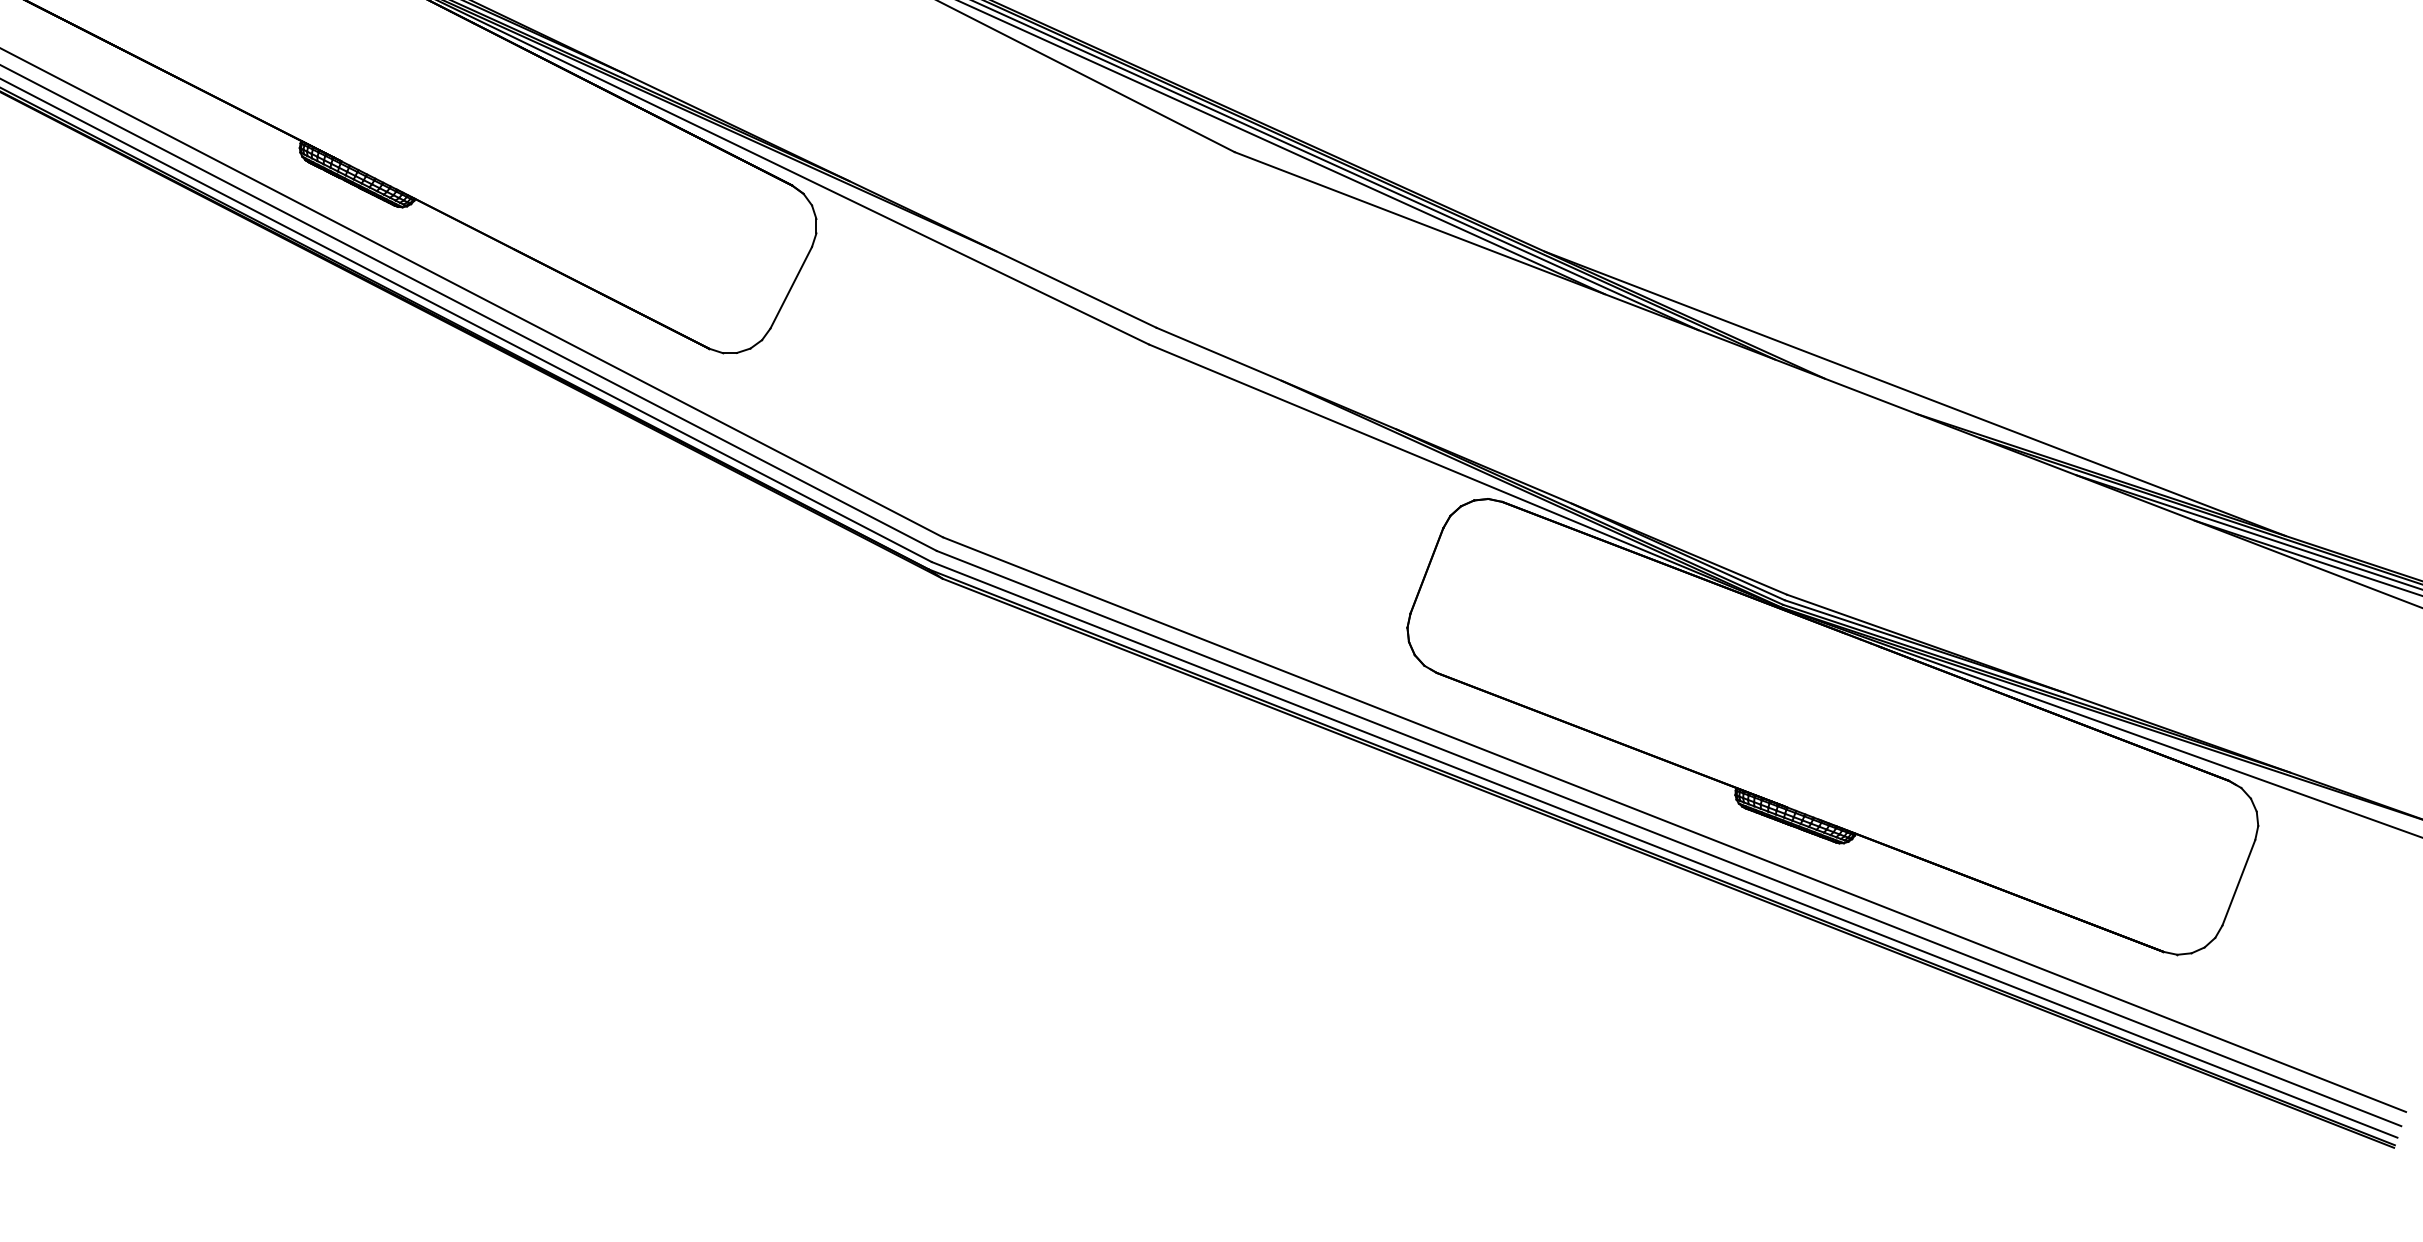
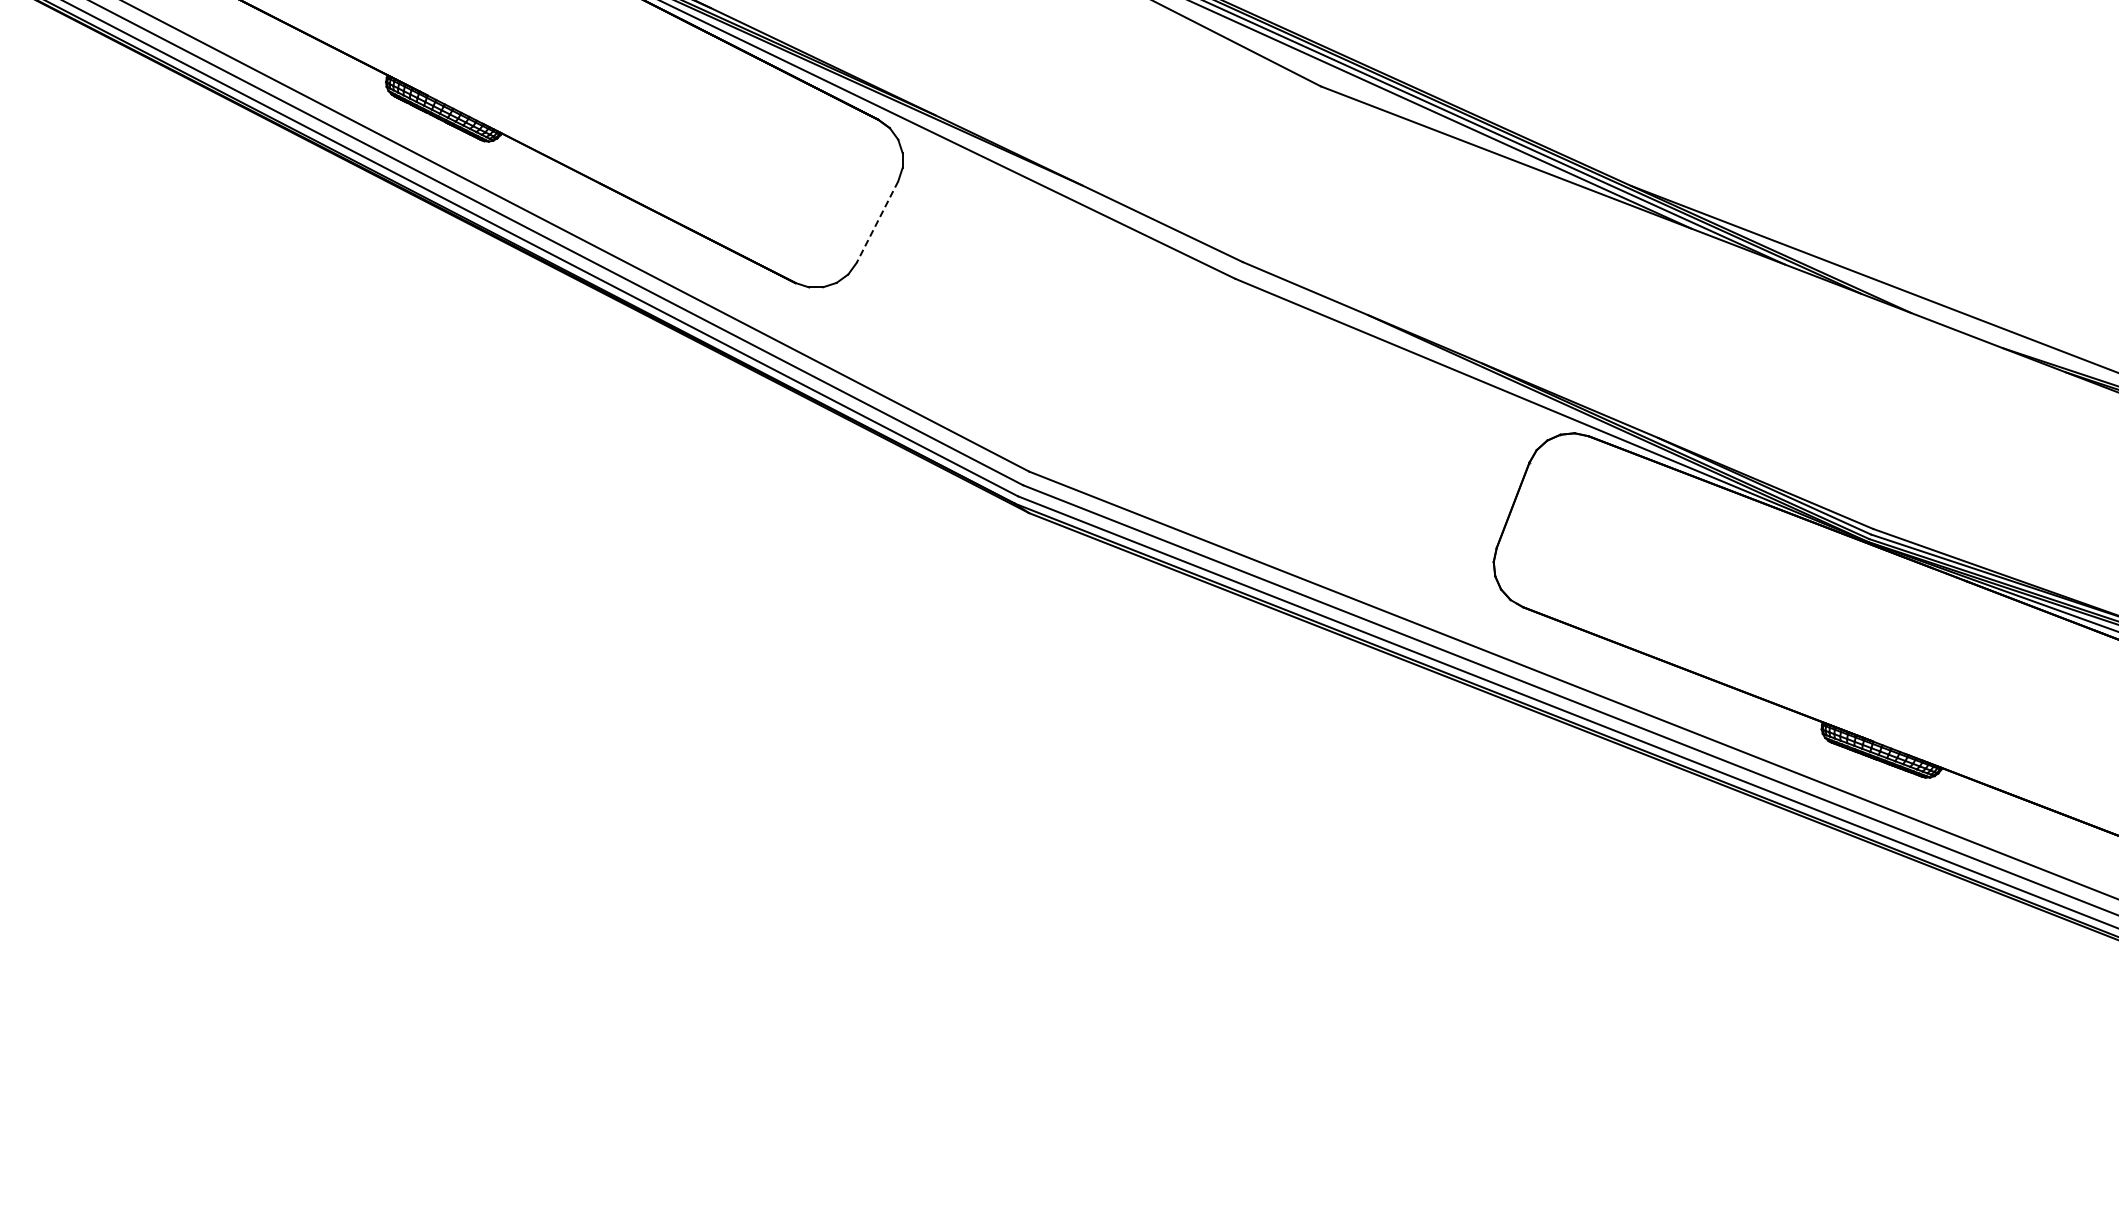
line: (791, 287) -> (877, 221), solid -> dashed

